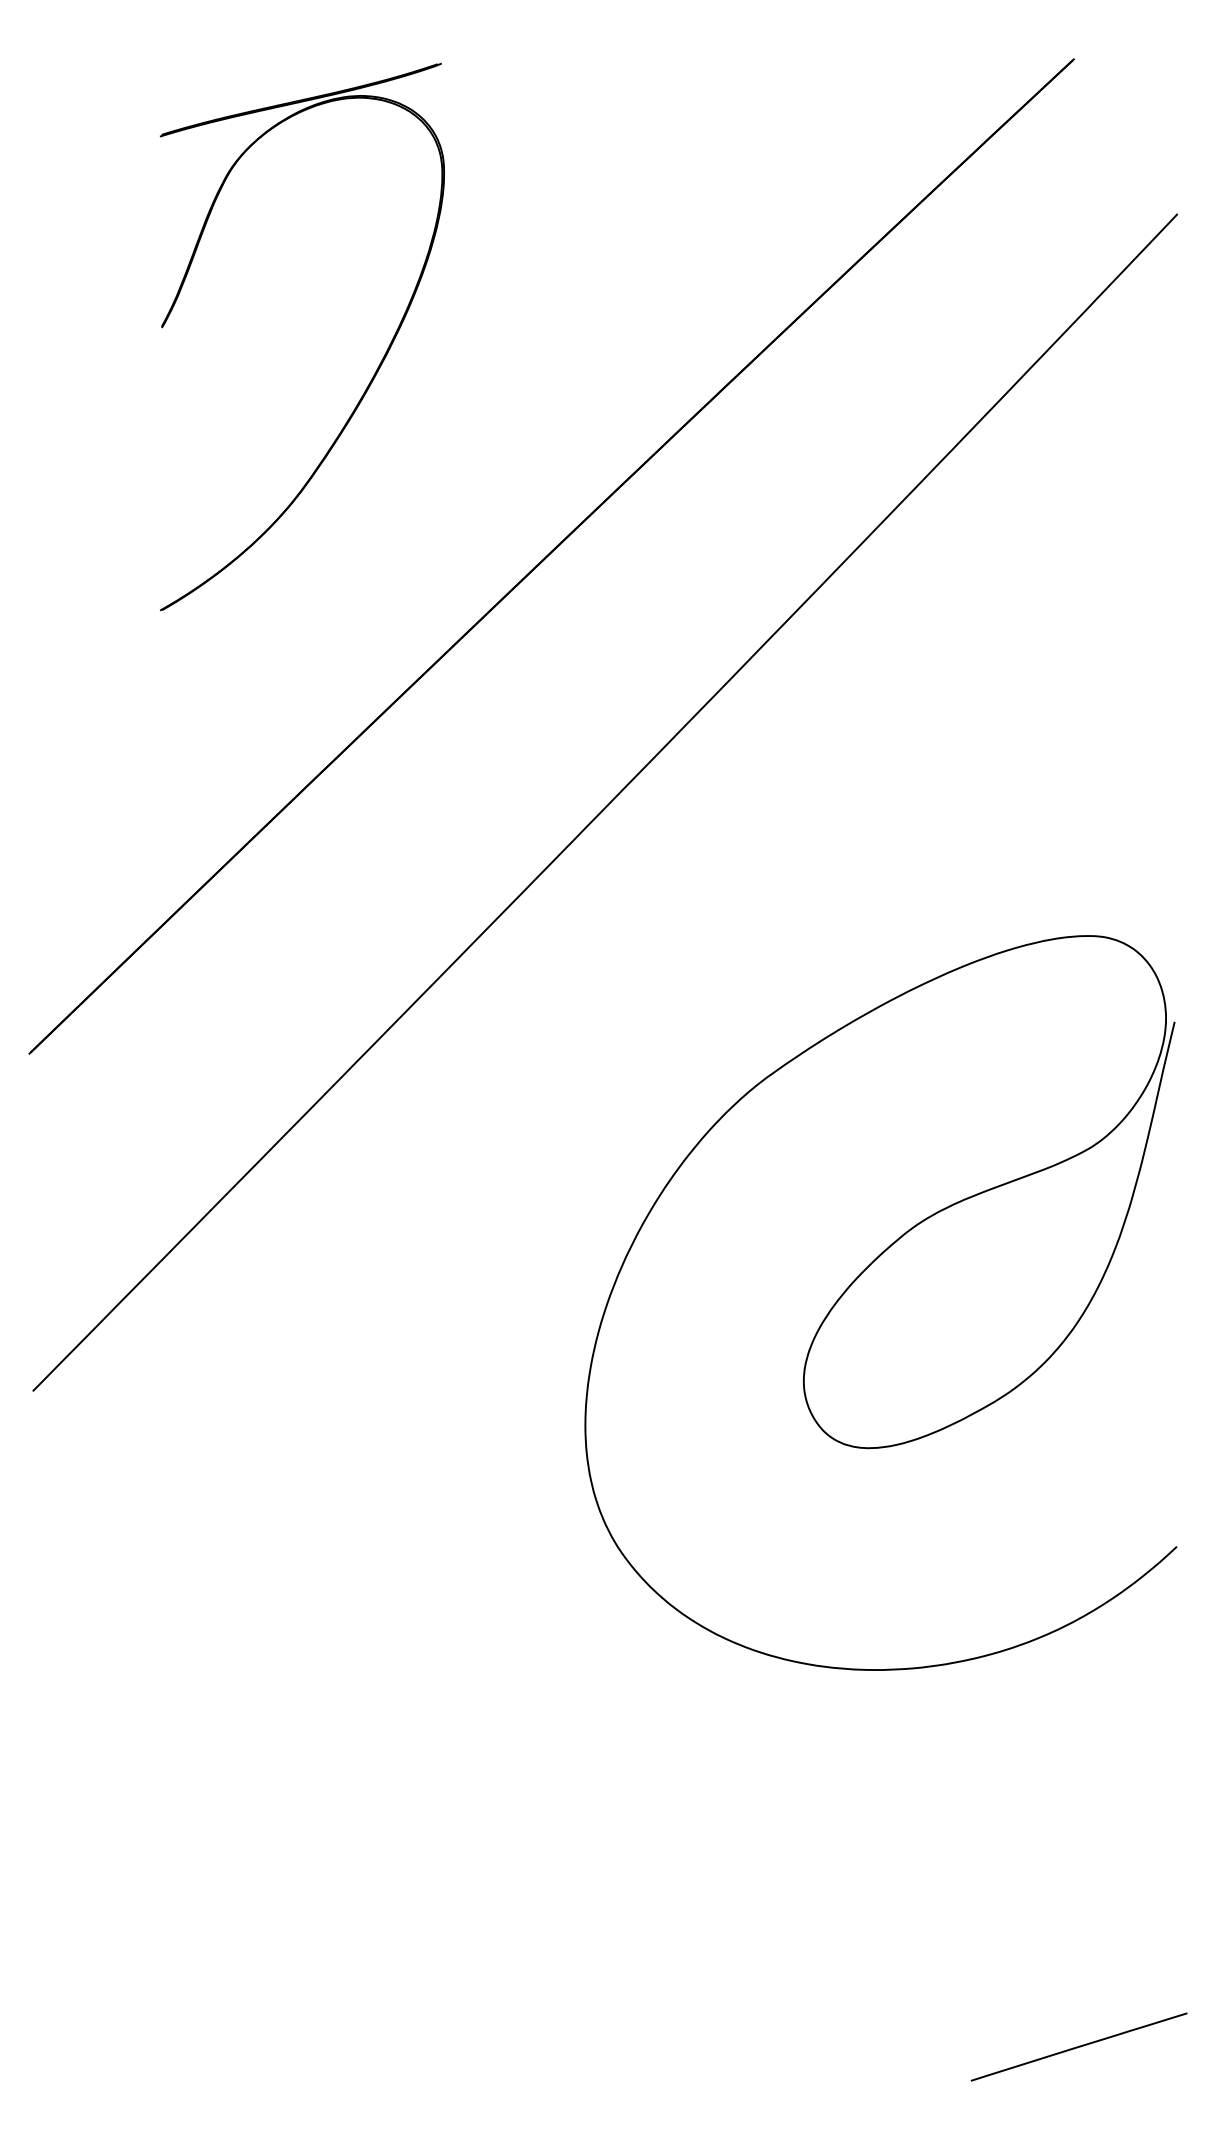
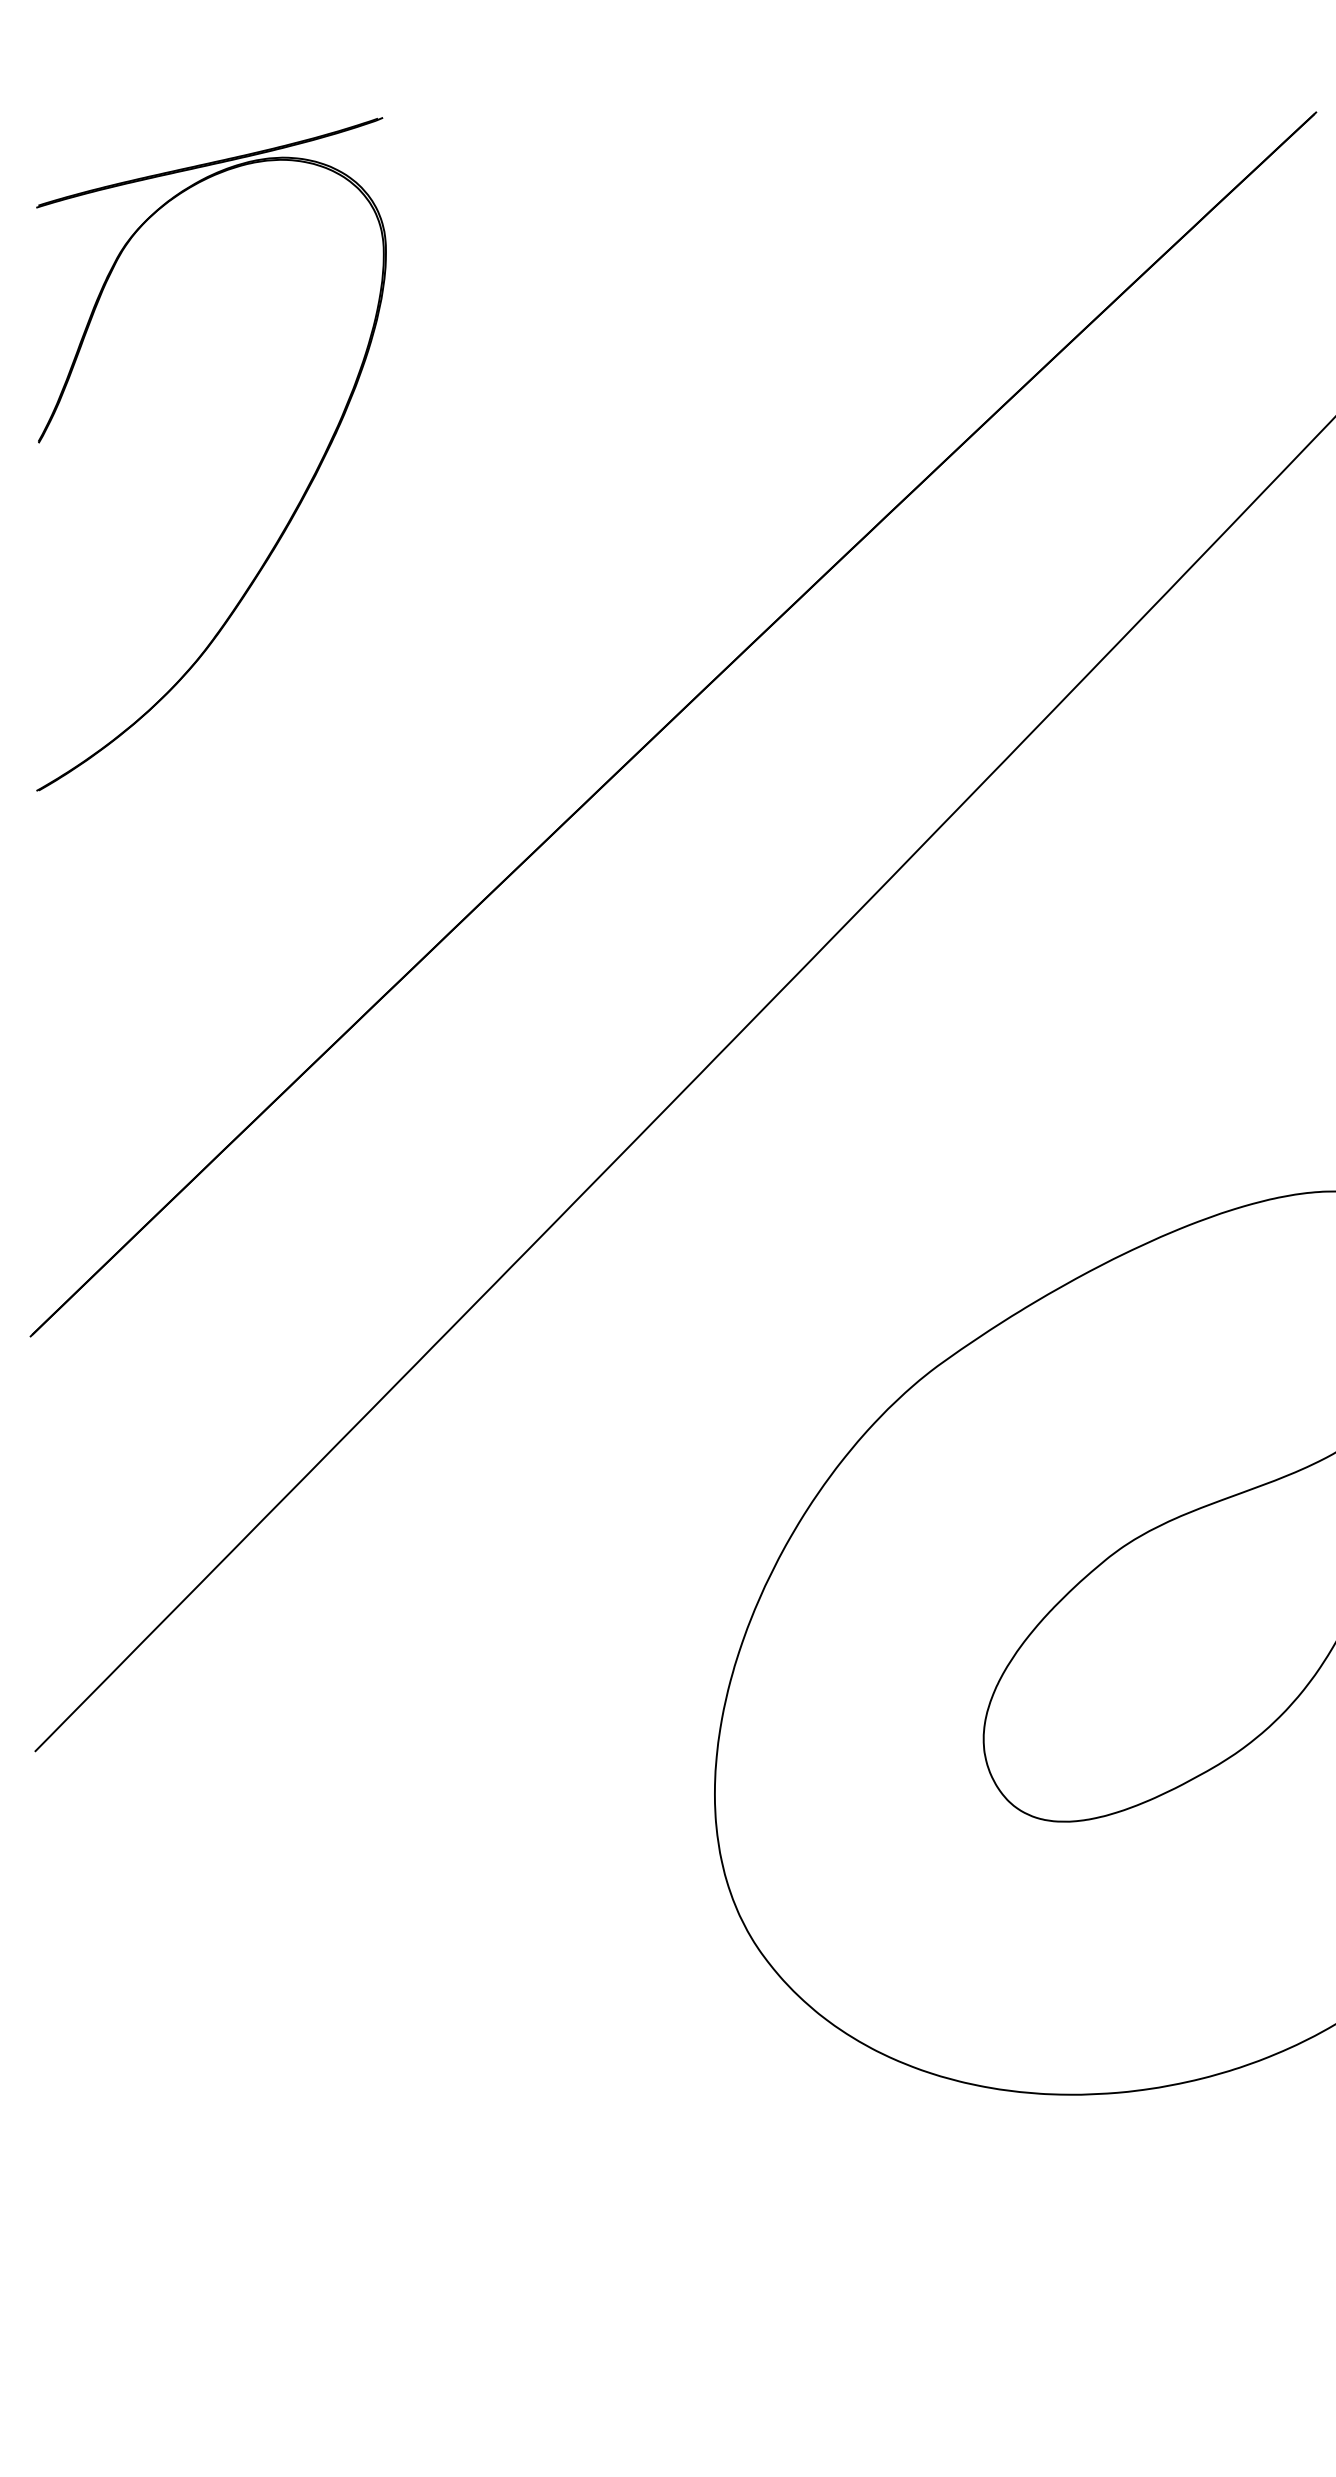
part: (372, 376) -> (297, 502), moved

